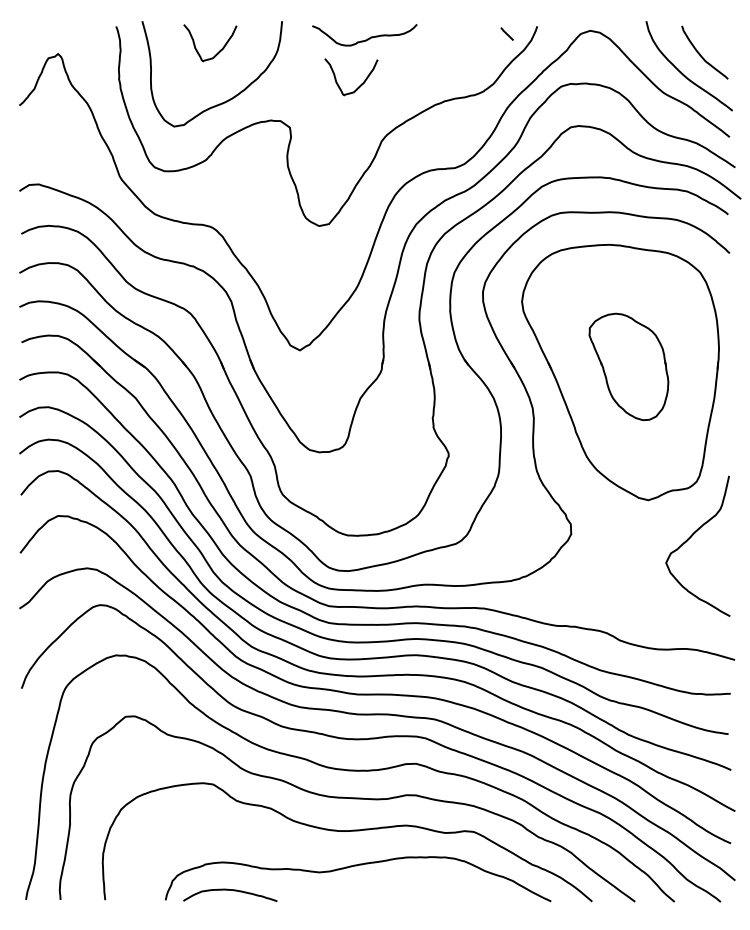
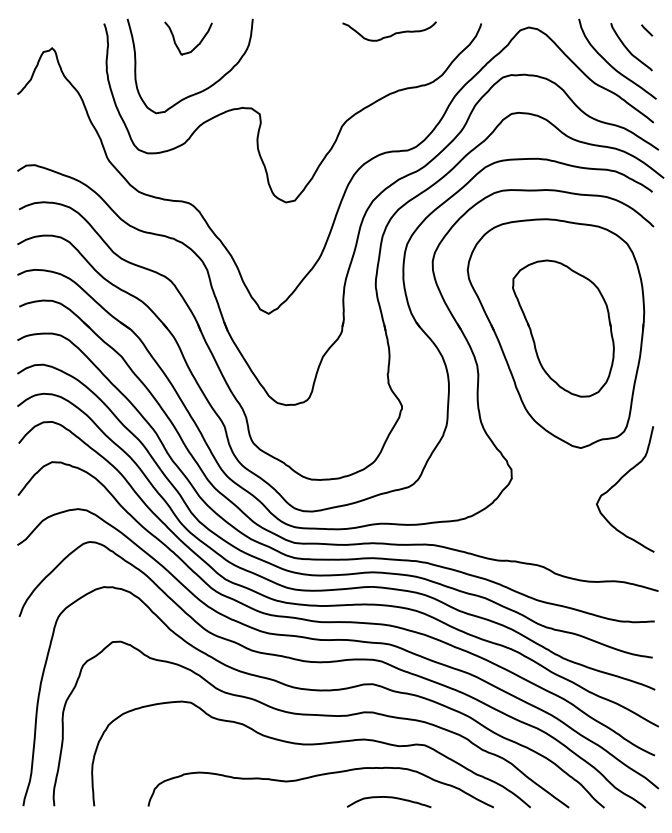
line: (506, 33) -> (646, 29), moved
curve: (365, 39) -> (390, 35), moved
curve: (359, 85) -> (322, 76), removed
part: (628, 366) -> (563, 328), size x1.43
curve: (230, 890) -> (389, 797), moved

